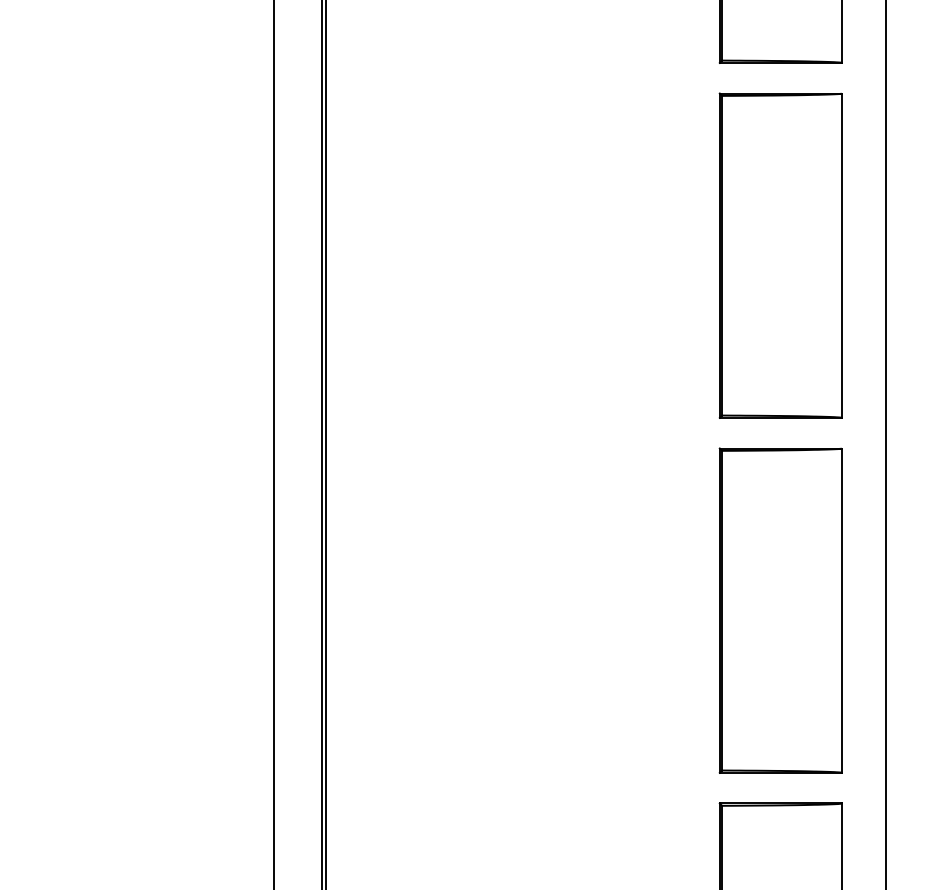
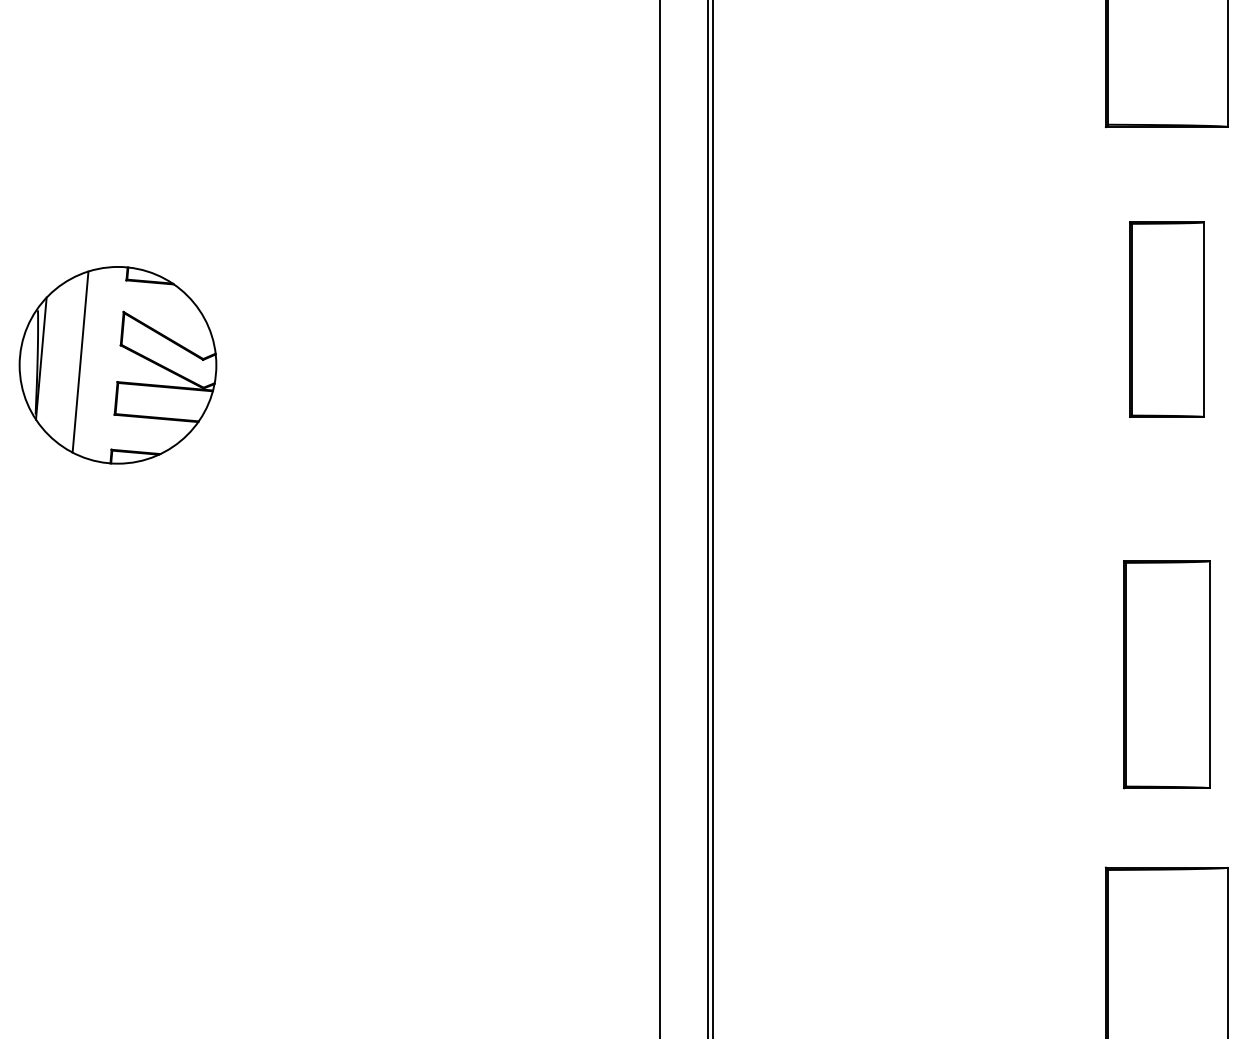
part: (780, 255) -> (1166, 319), size x0.6
part: (780, 610) -> (1166, 674), size x0.7

